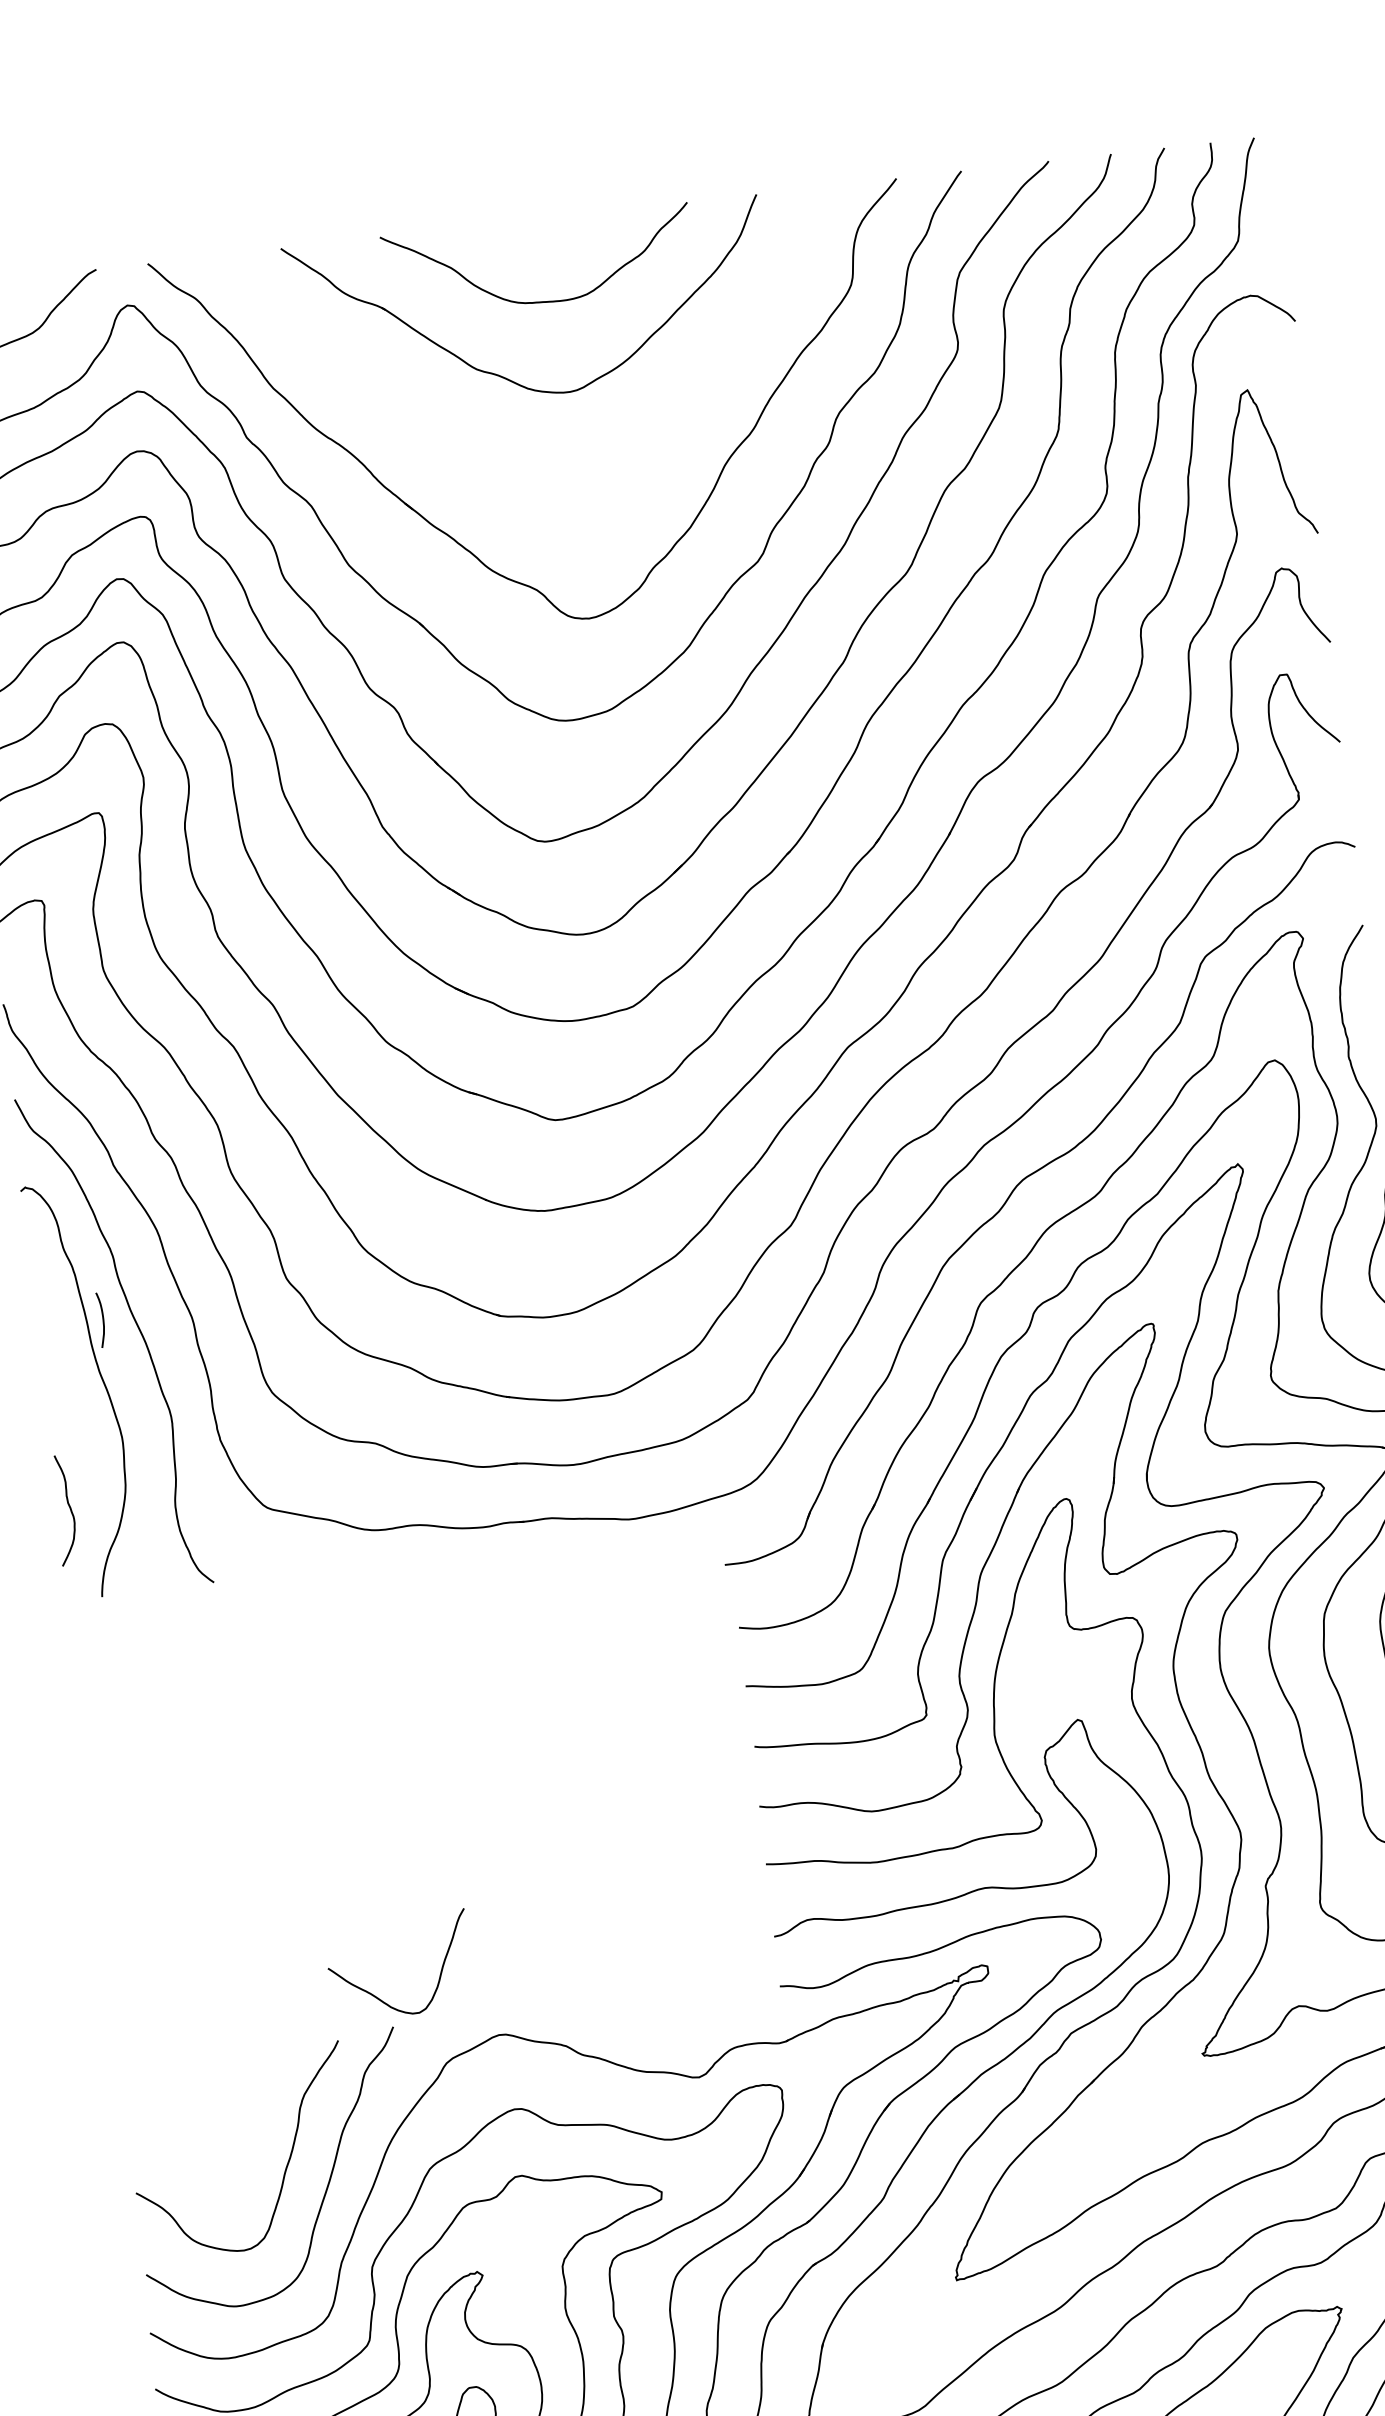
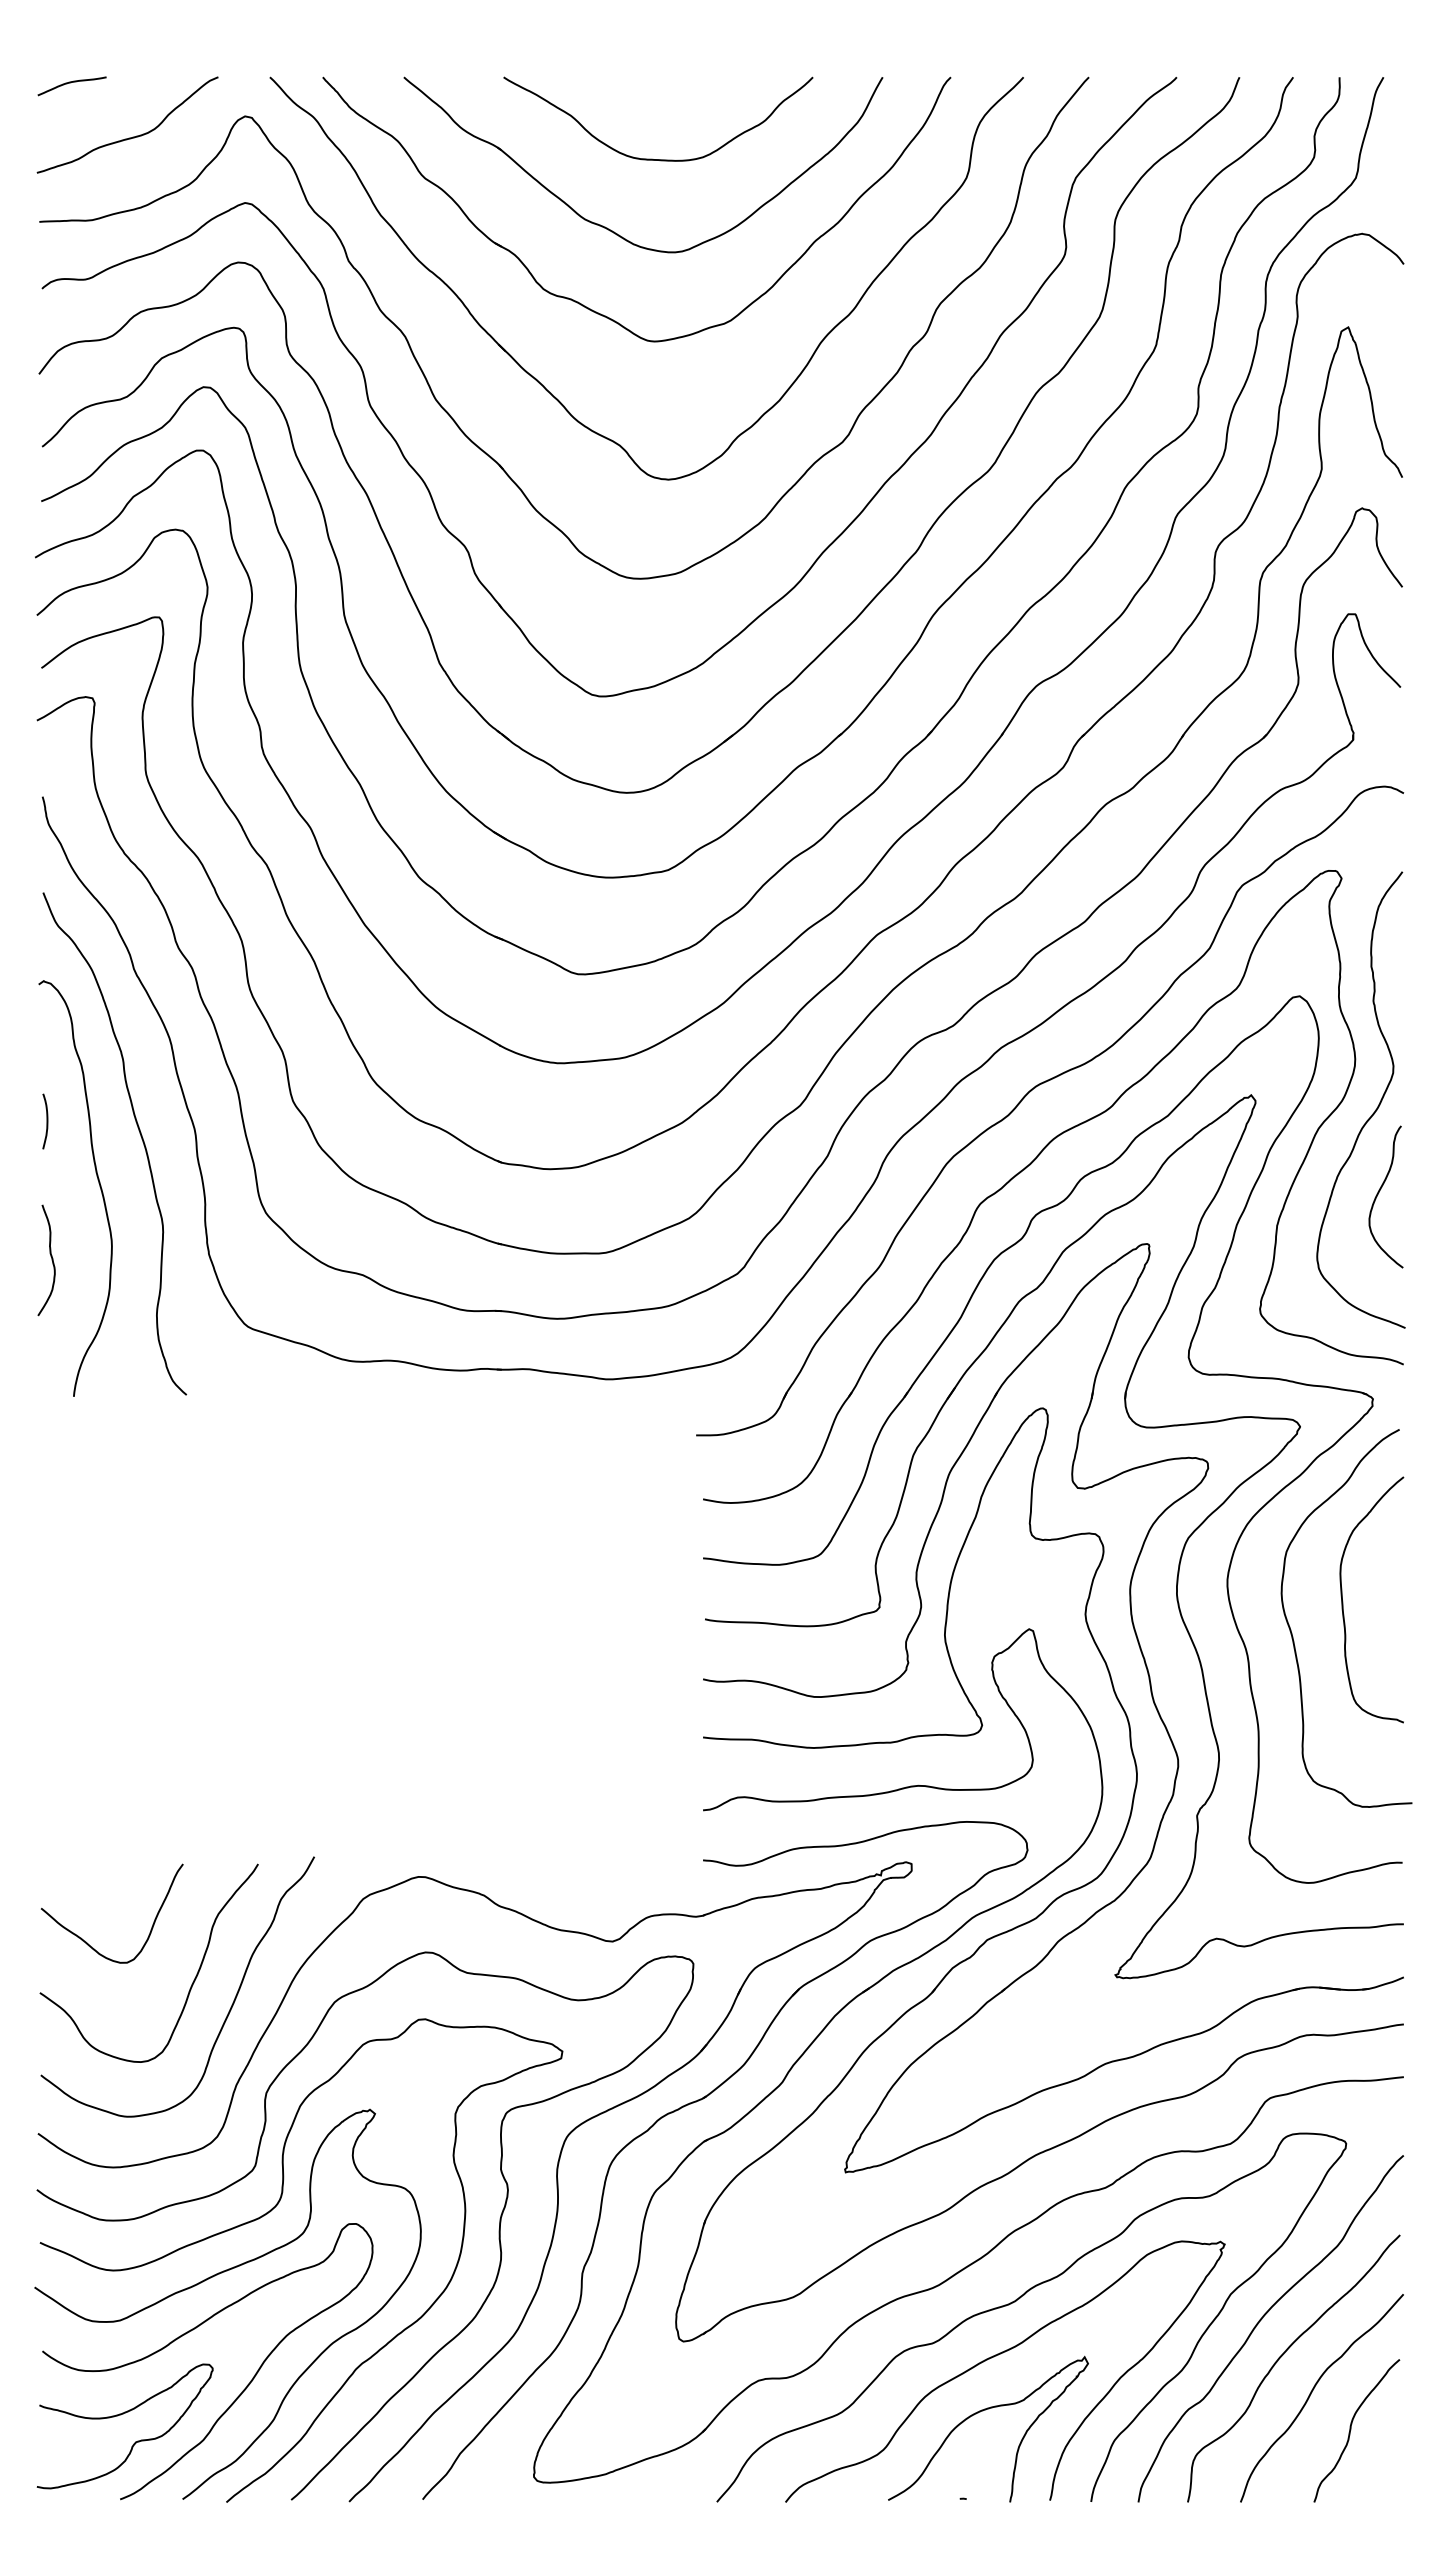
part: (487, 454) -> (585, 305), added
curve: (102, 1319) -> (46, 1121), moved
curve: (69, 1509) -> (51, 1260), moved
curve: (376, 1996) -> (86, 1941), moved

